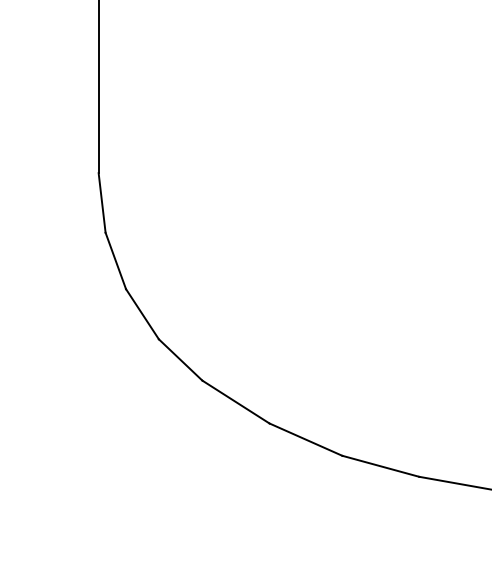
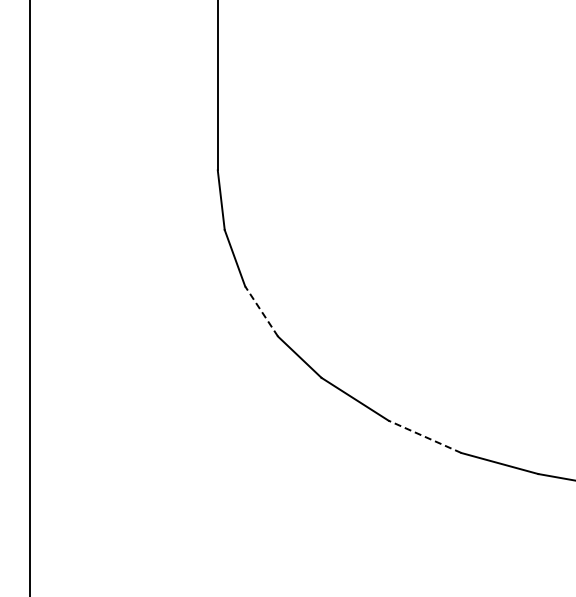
line: (142, 314) -> (261, 311), solid -> dashed
line: (306, 439) -> (425, 436), solid -> dashed

